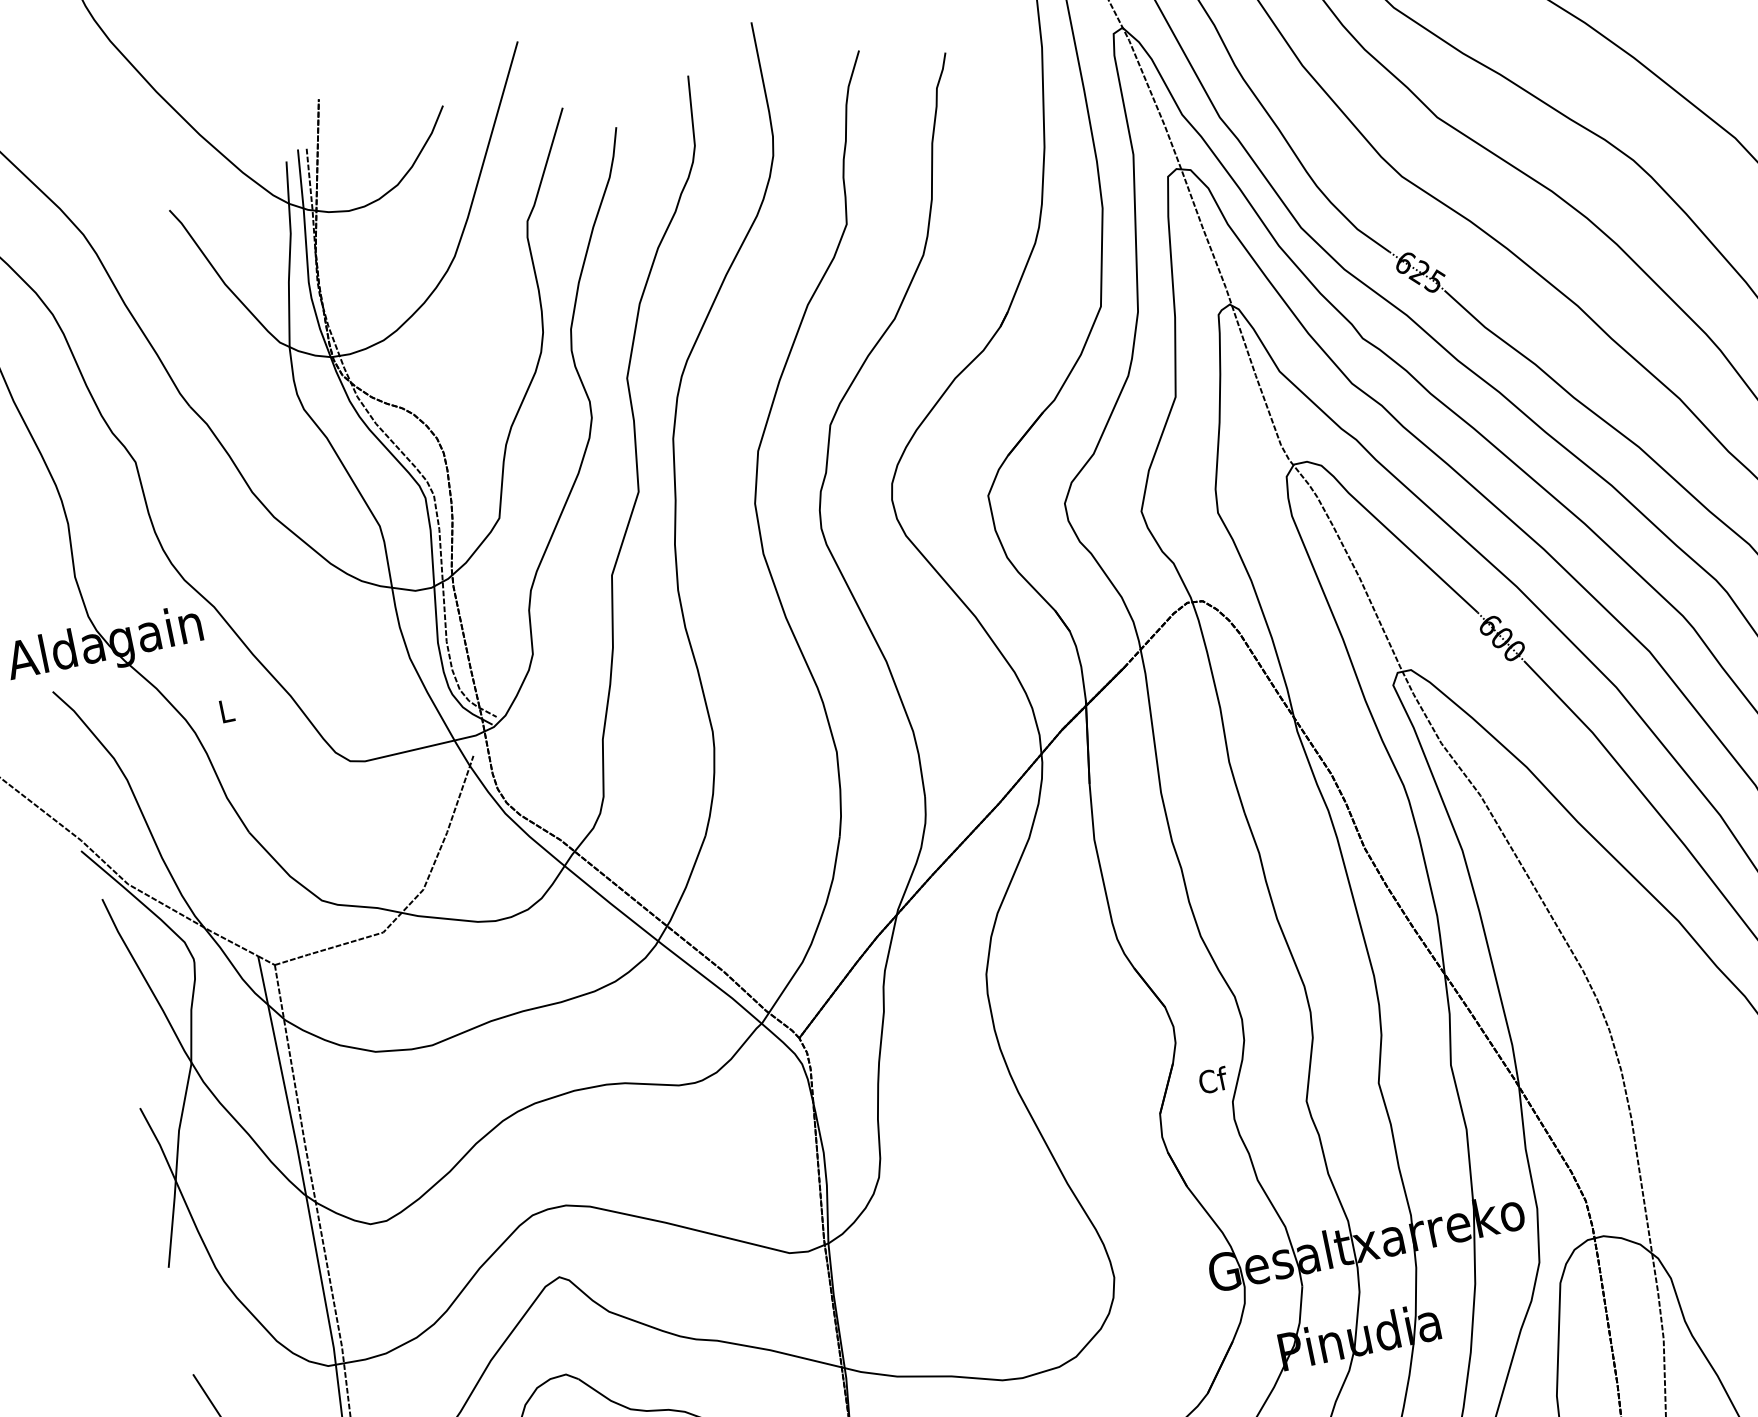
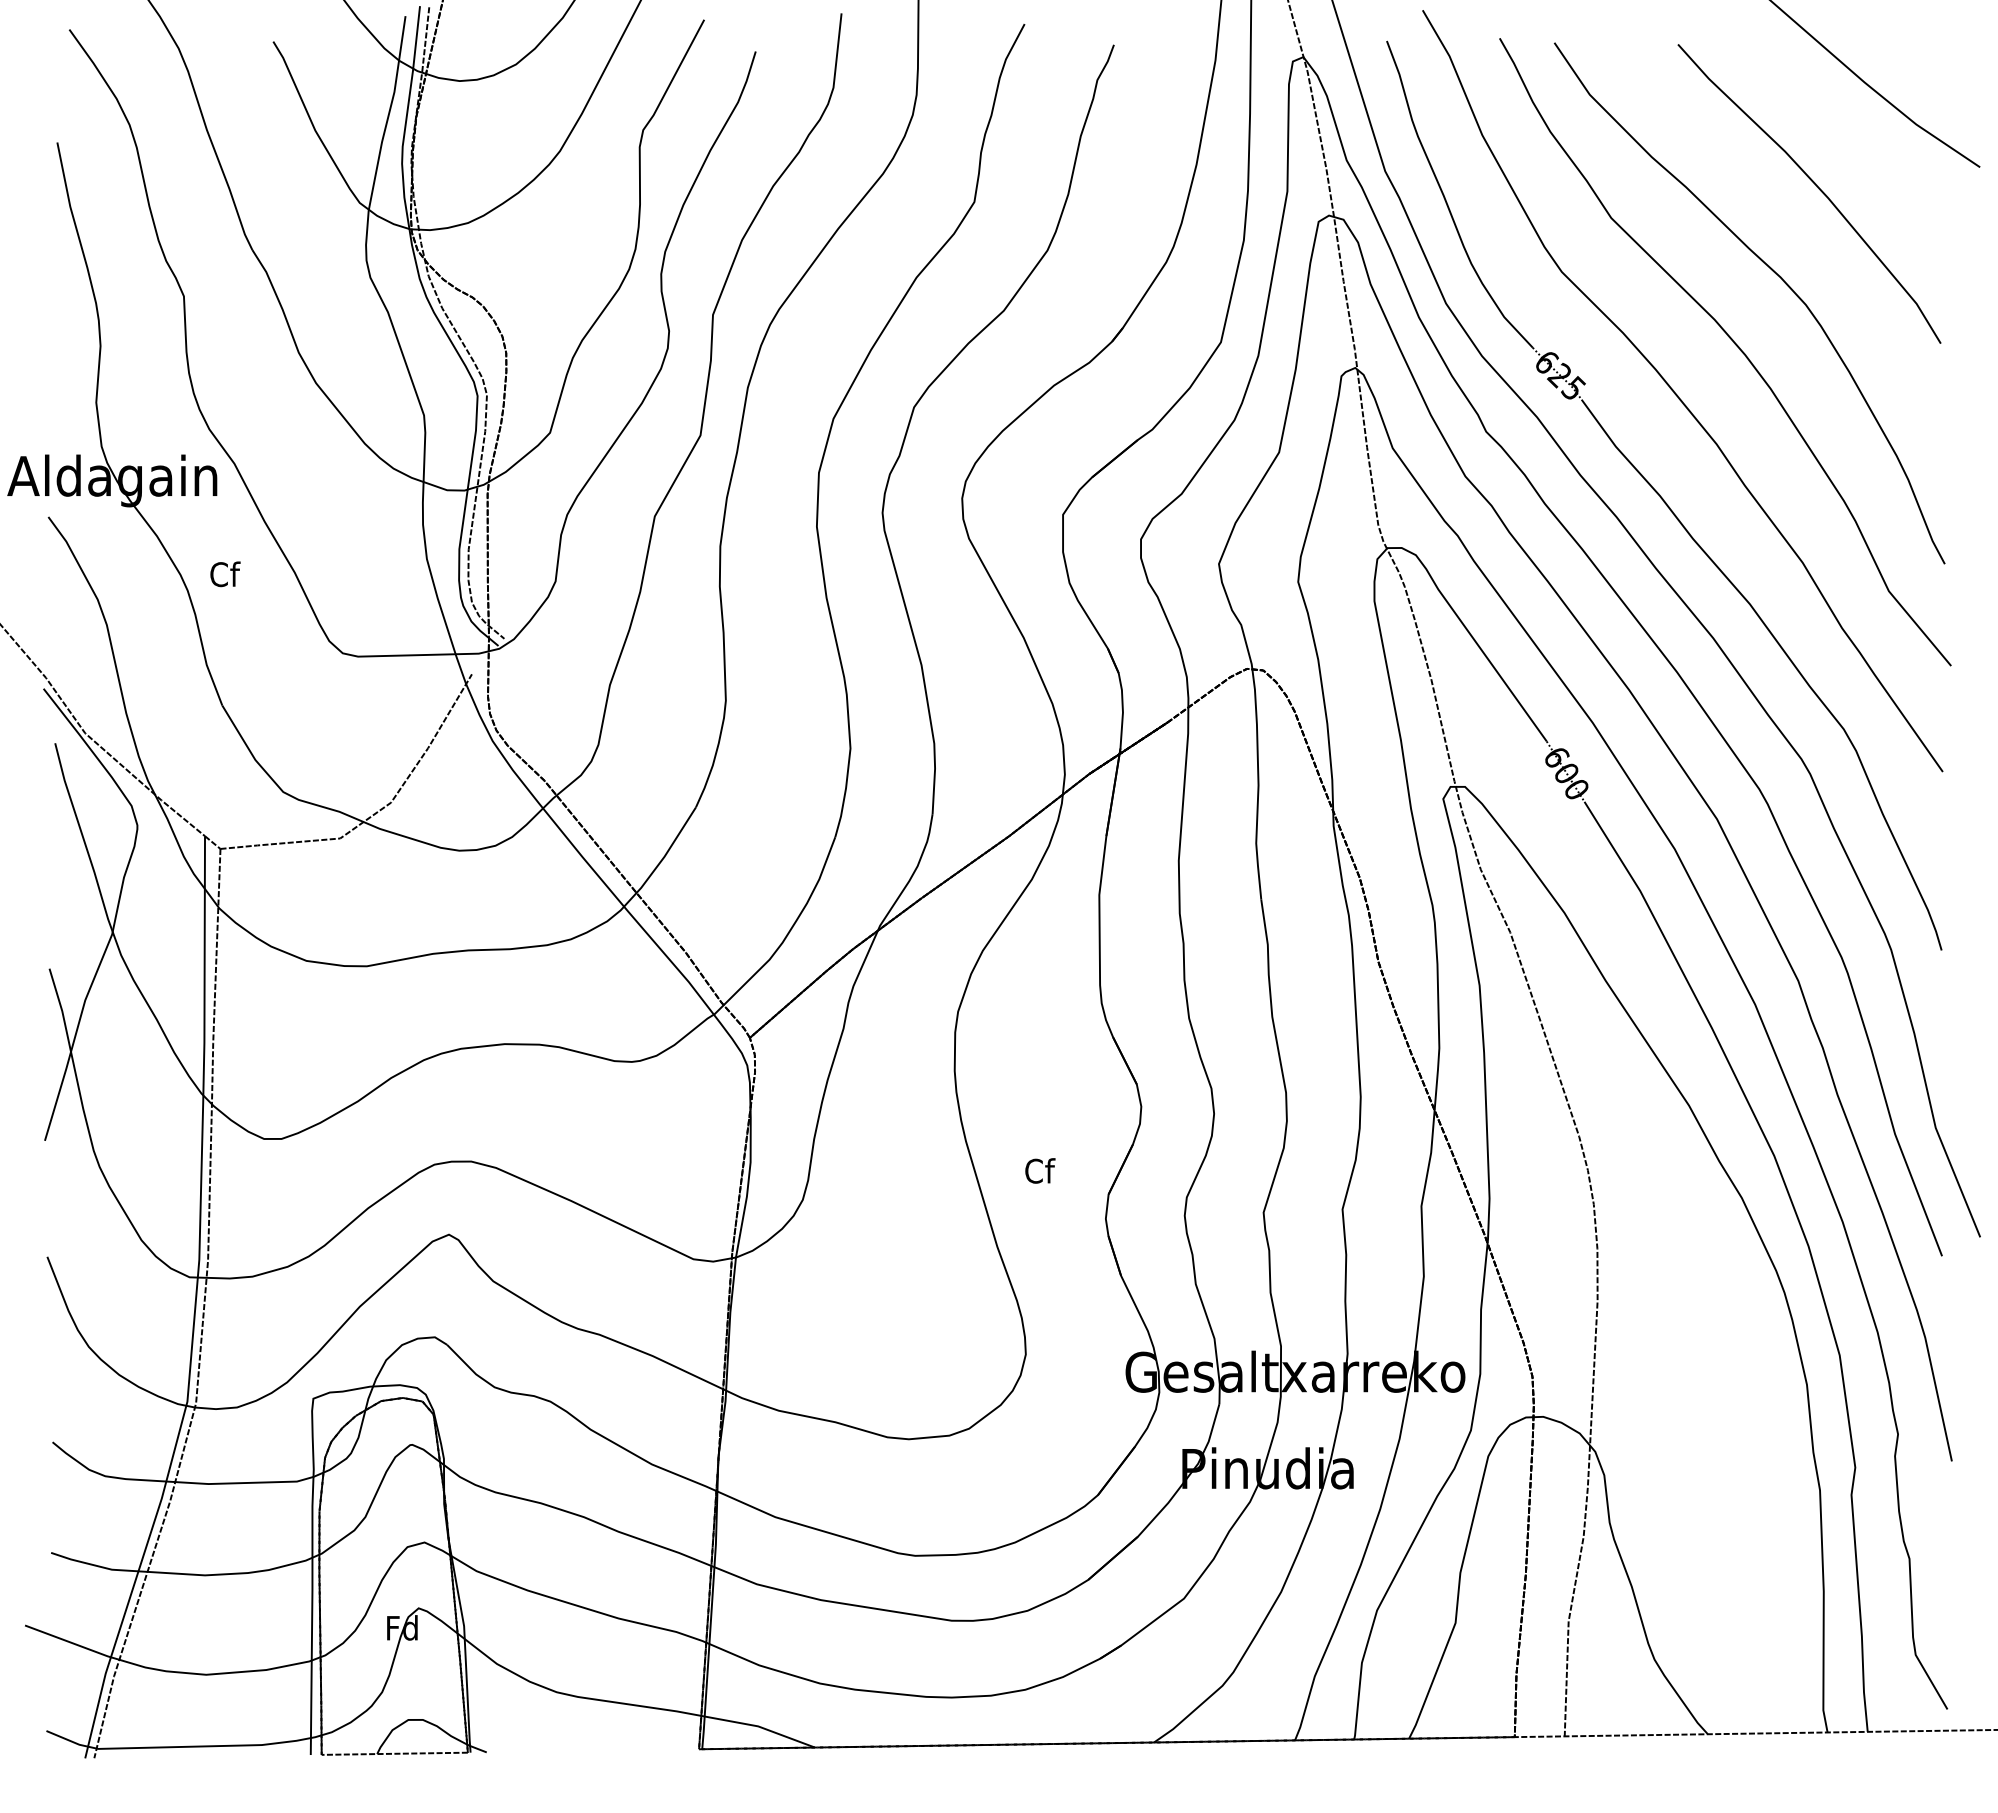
text: (227, 710) -> (225, 574), L -> Cf
text: (1213, 1079) -> (1040, 1170), moved

